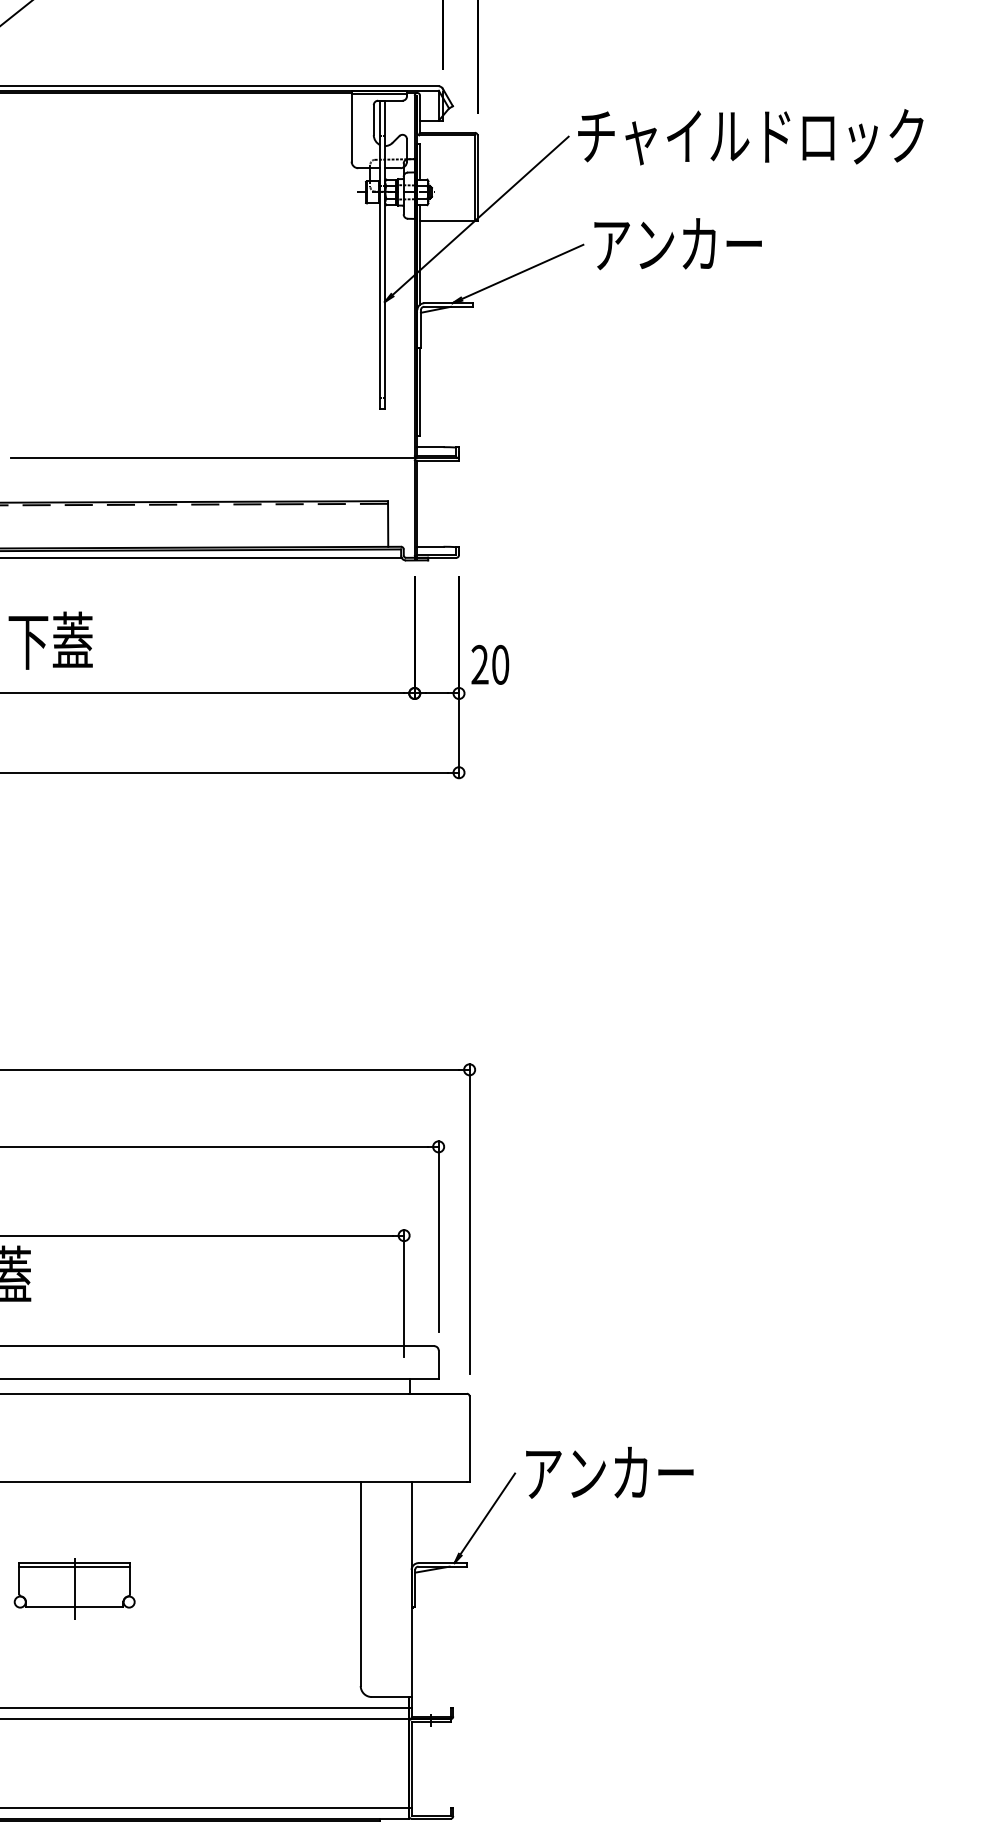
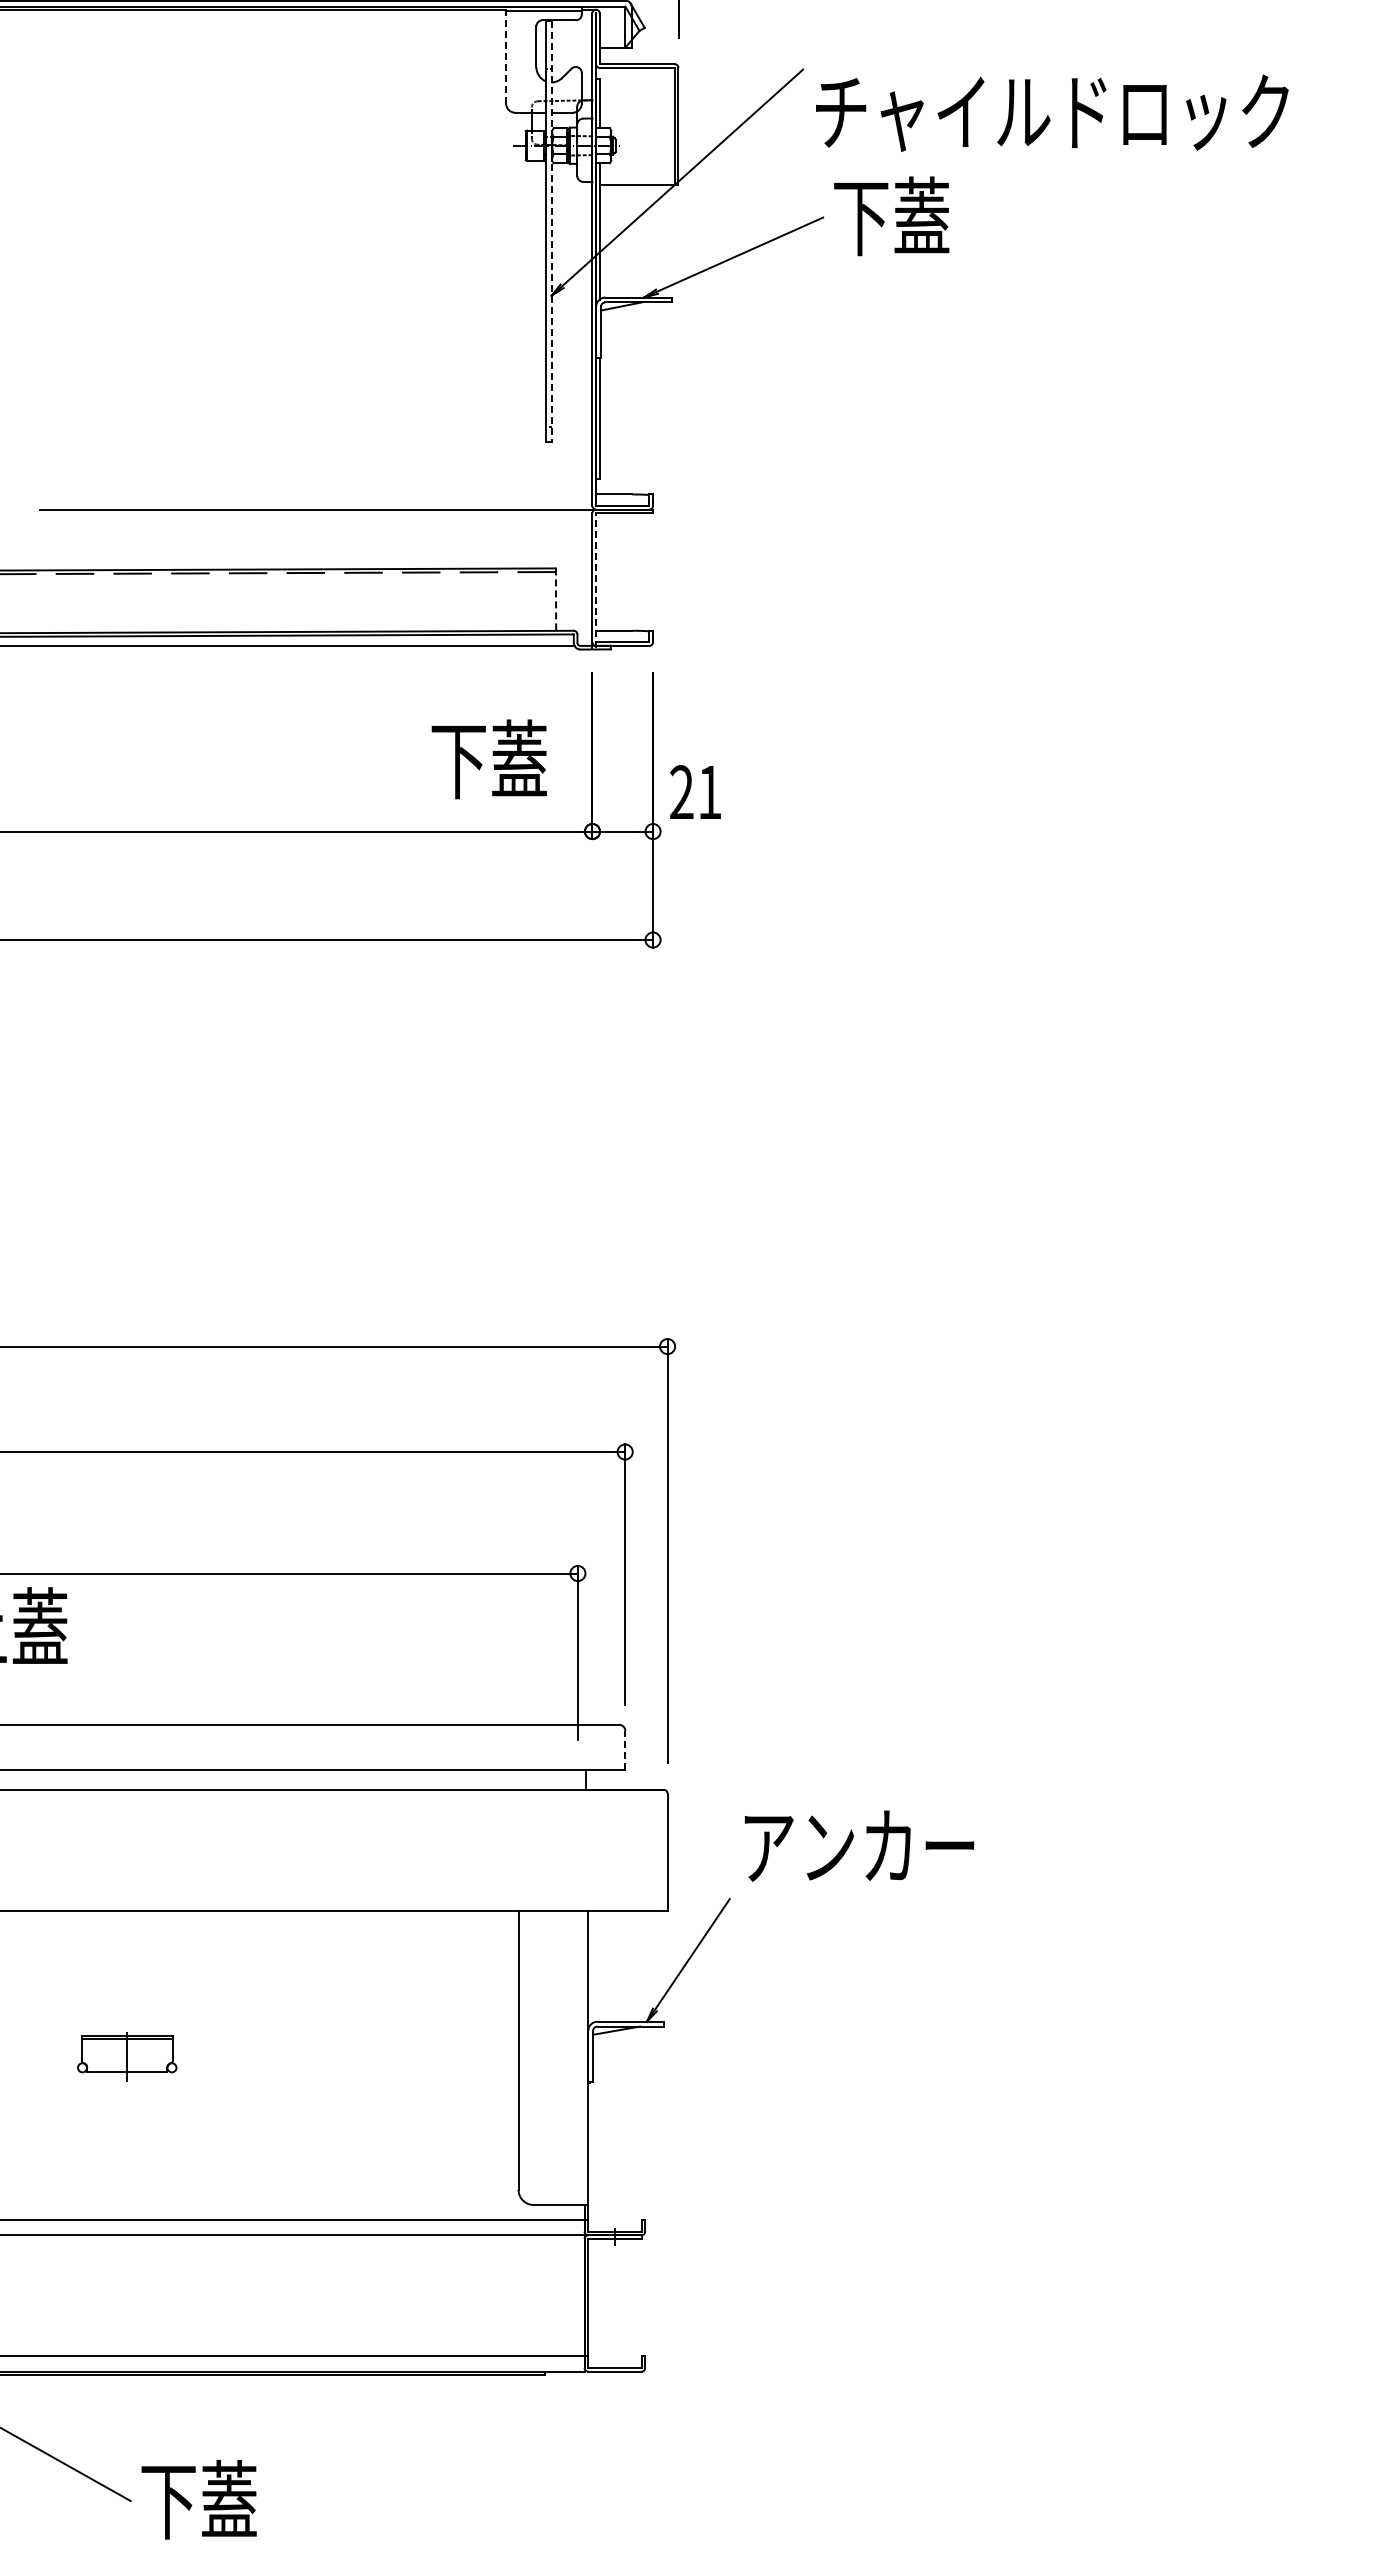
line: (351, 125) -> (506, 54), solid -> dashed
text: (750, 136) -> (1052, 112), moved
text: (676, 244) -> (950, 216), アンカー -> 下蓋
line: (384, 255) -> (551, 231), solid -> dashed
line: (417, 510) -> (596, 580), solid -> dashed
line: (388, 524) -> (556, 600), solid -> dashed
text: (50, 640) -> (488, 759), moved
text: (500, 664) -> (709, 792), 20 -> 21
line: (438, 1364) -> (625, 1750), solid -> dashed
text: (609, 1472) -> (858, 1845), moved
part: (75, 1588) -> (127, 2056), size x0.6

